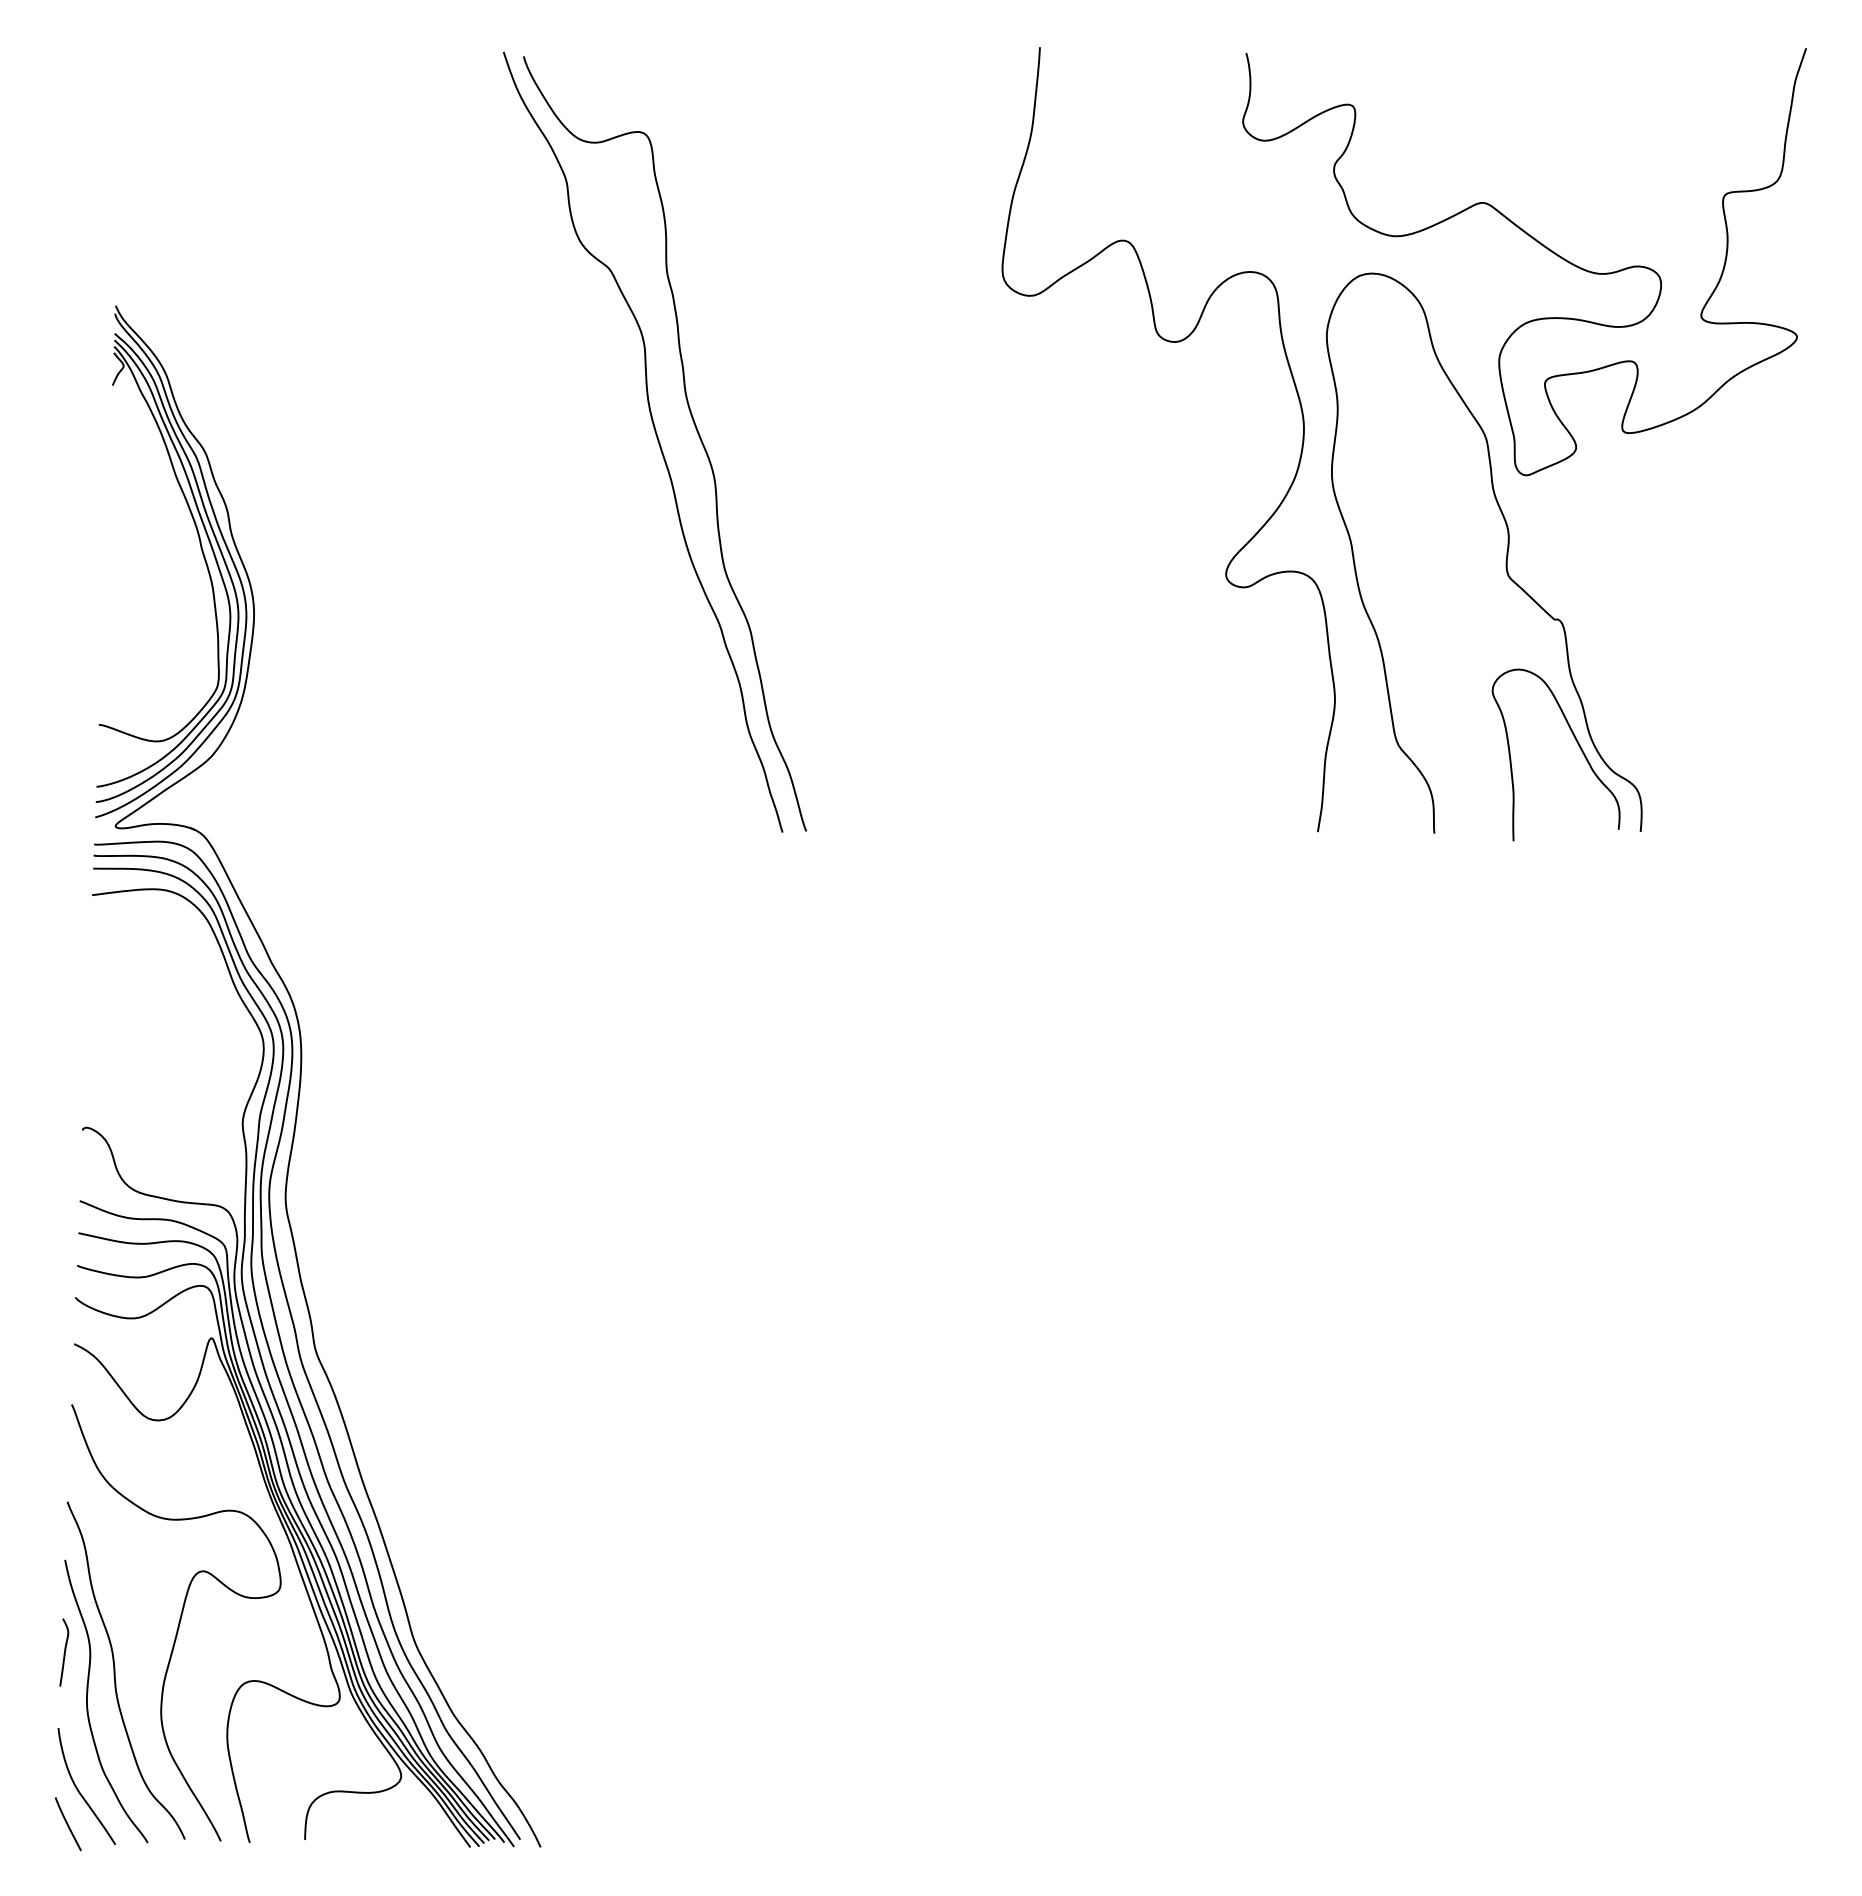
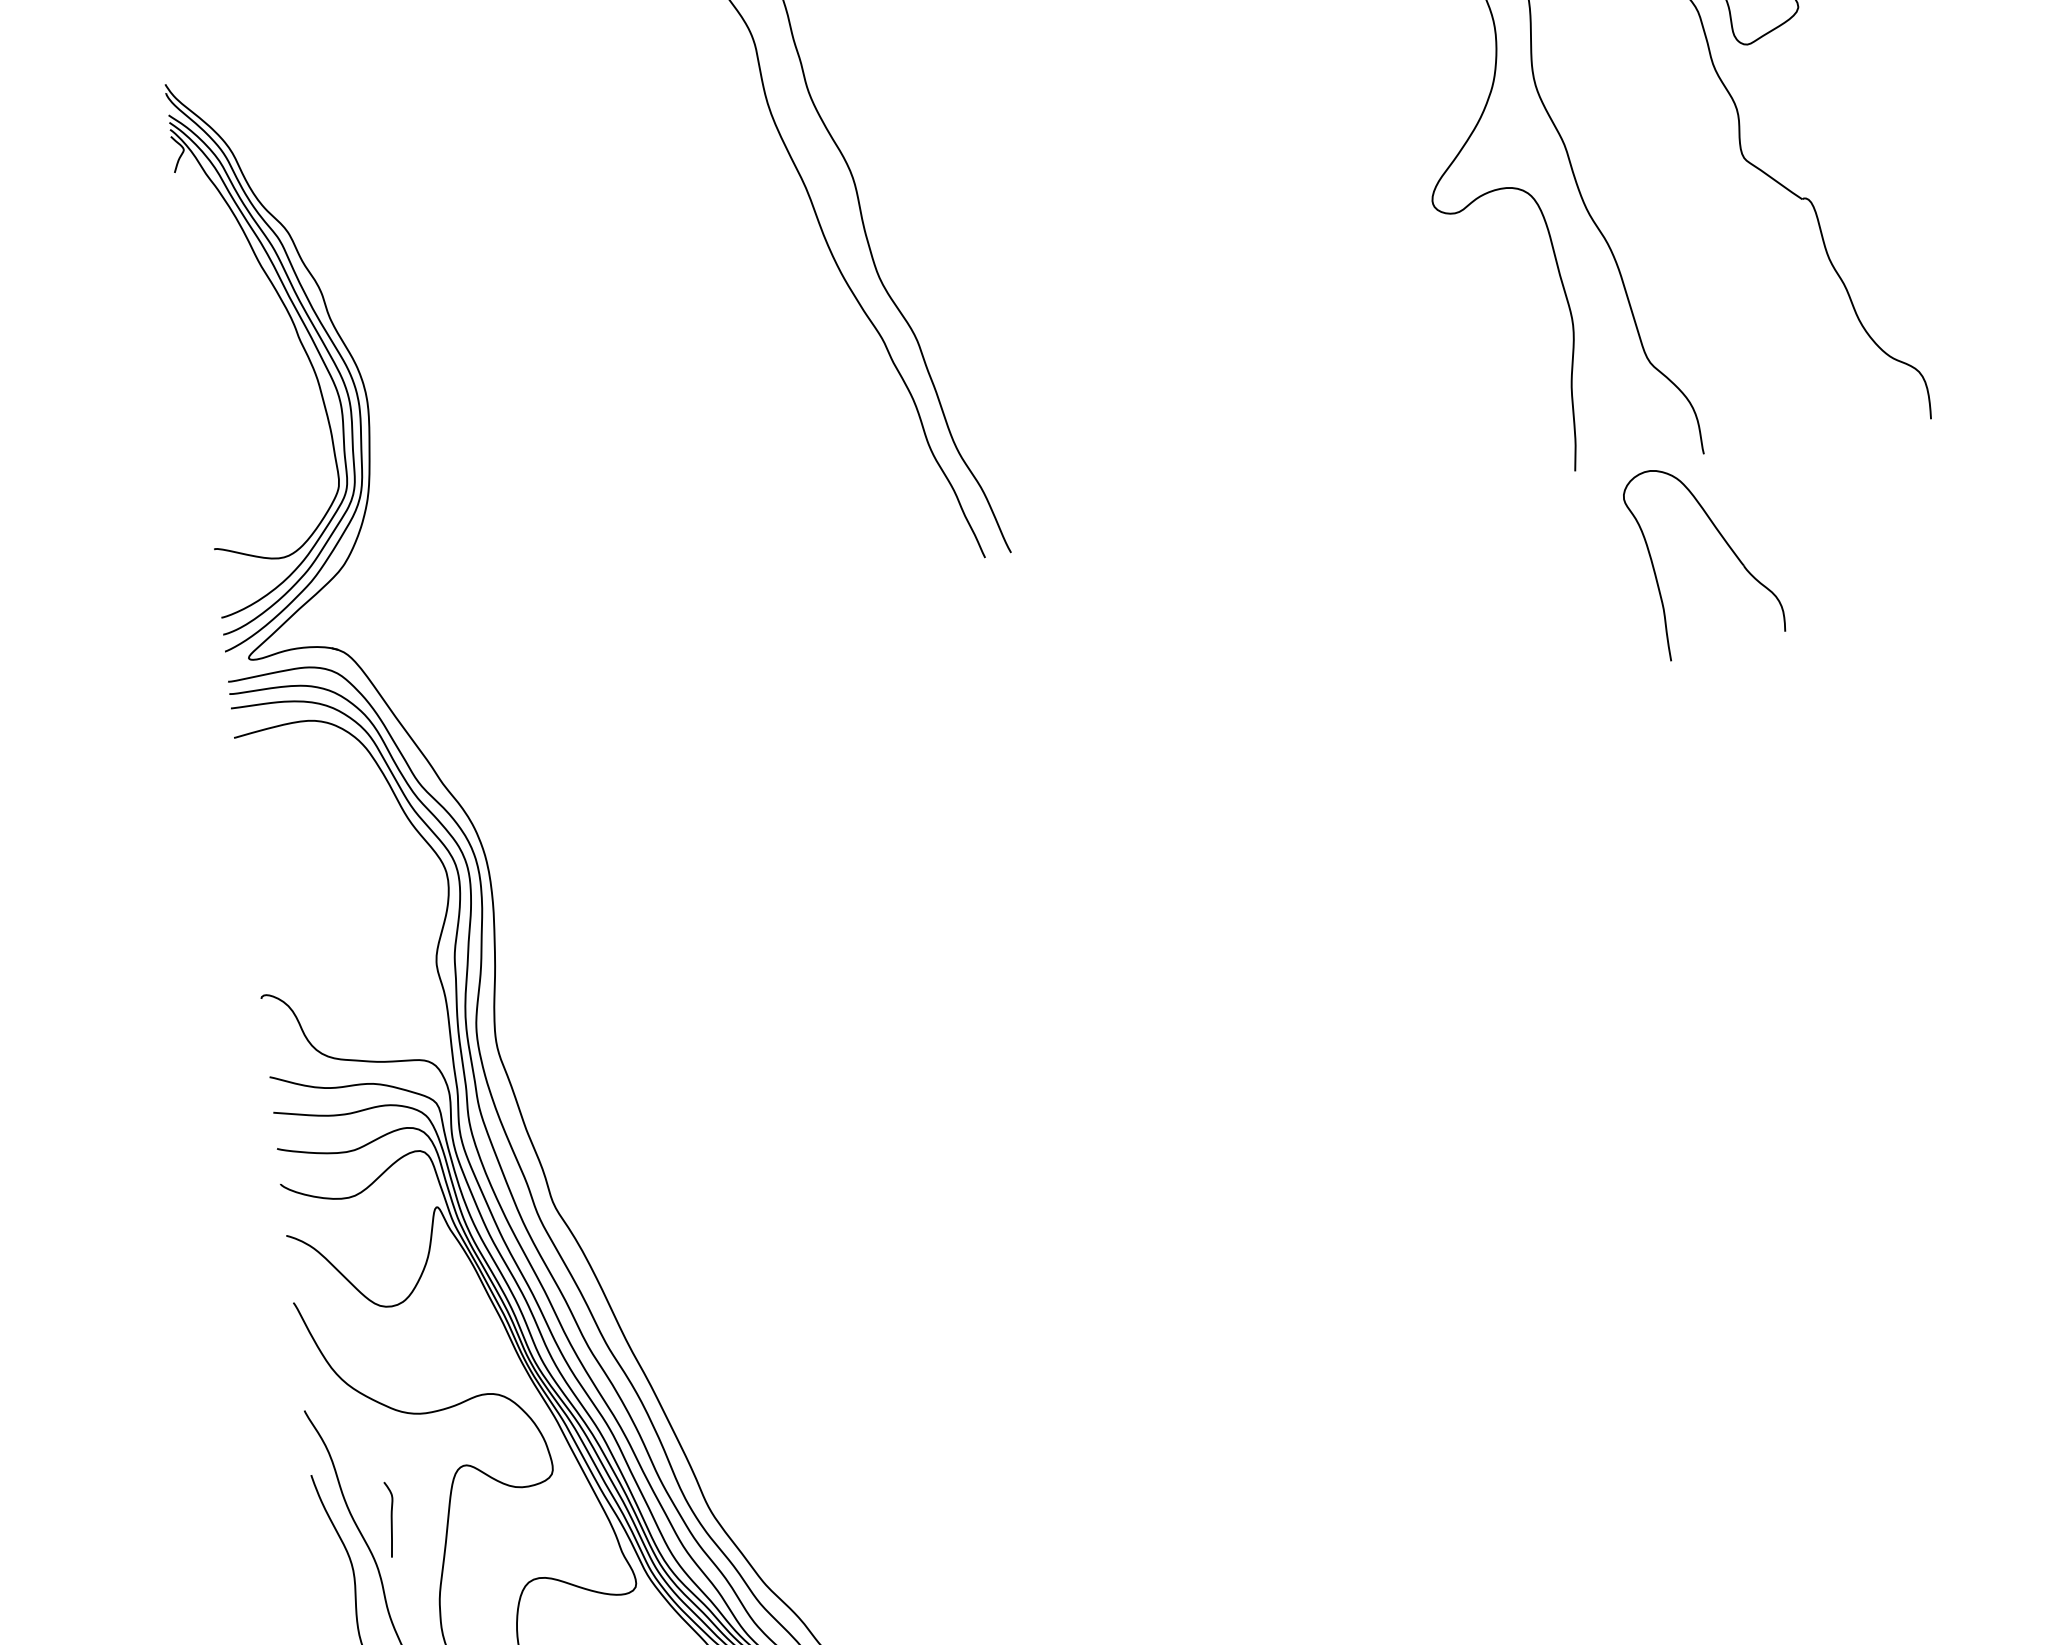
part: (1577, 744) -> (1726, 544), moved
curve: (64, 1652) -> (391, 1519), moved

